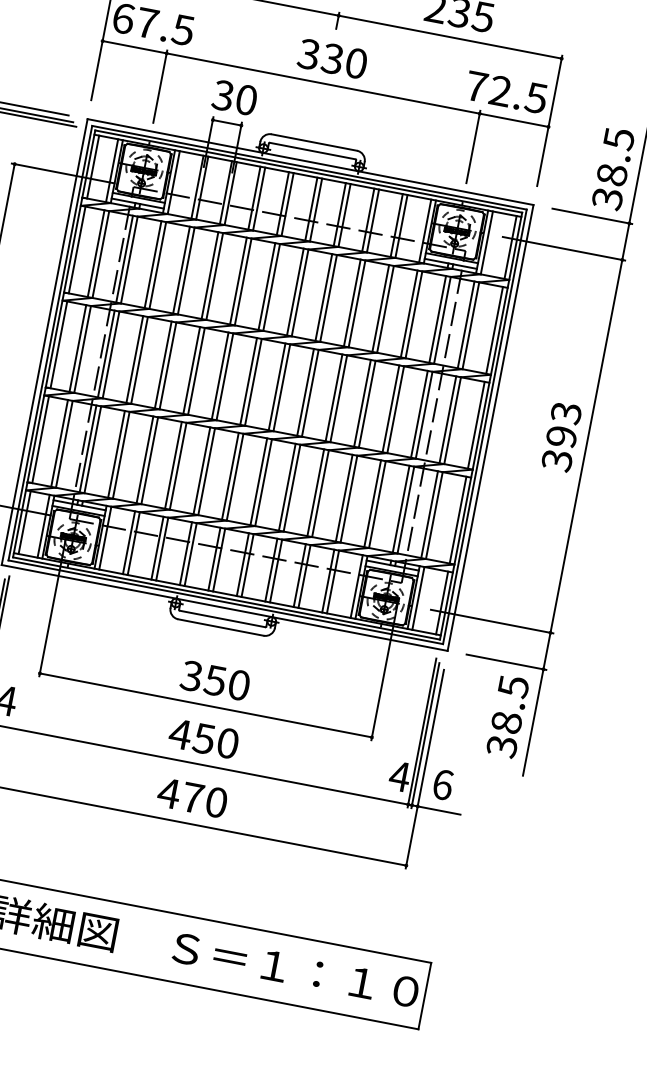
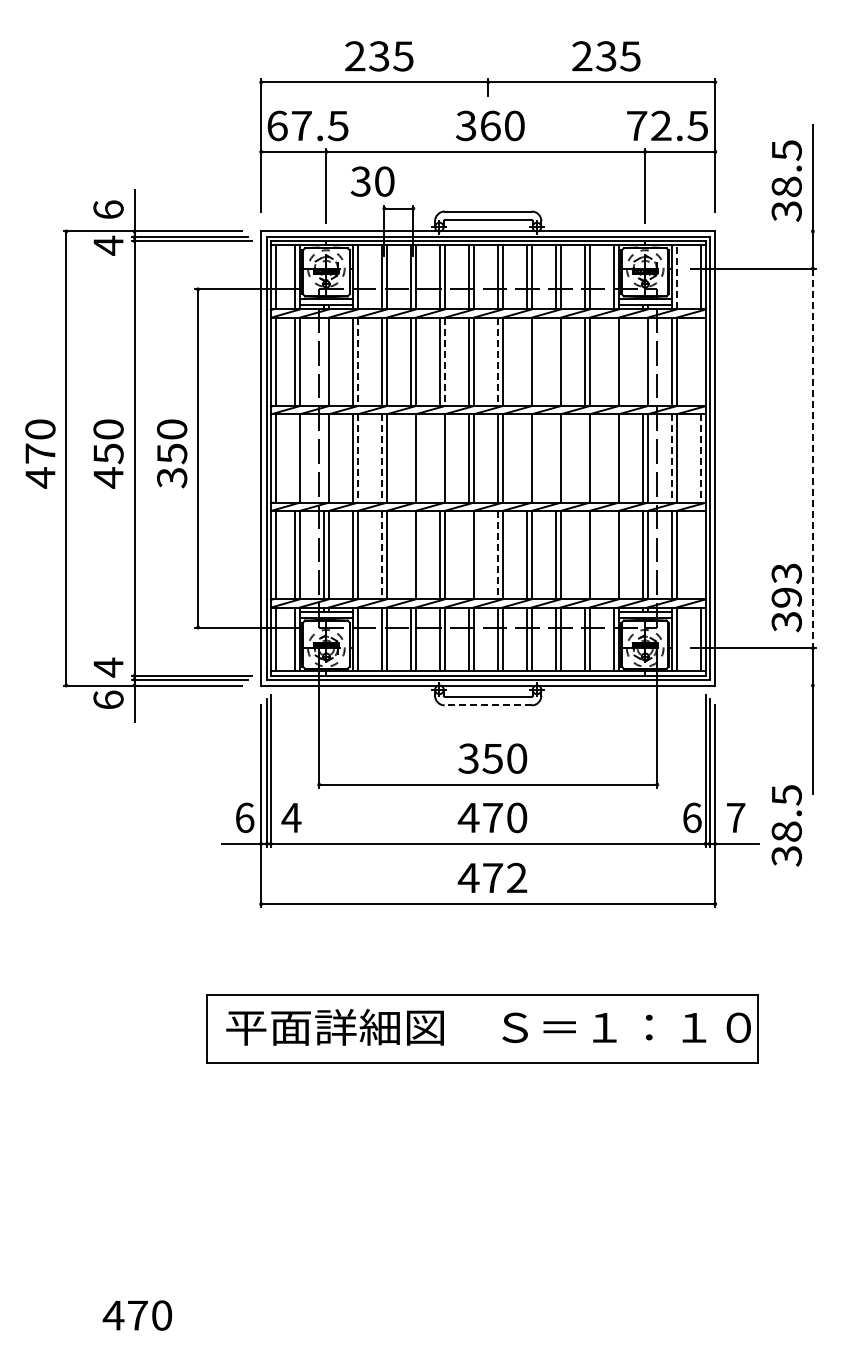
text: (332, 58) -> (490, 125), 330 -> 360
text: (234, 97) -> (372, 181), moved
line: (591, 216) -> (774, 231), removed
line: (486, 241) -> (676, 276), solid -> dashed
line: (124, 258) -> (323, 361), removed
line: (157, 266) -> (357, 362), solid -> dashed
line: (242, 282) -> (444, 362), solid -> dashed
line: (294, 292) -> (497, 362), solid -> dashed
line: (323, 297) -> (526, 361), removed
line: (352, 302) -> (555, 361), removed
line: (408, 313) -> (613, 361), removed
line: (437, 318) -> (642, 361), removed
line: (494, 329) -> (700, 361), removed
line: (78, 348) -> (295, 458), removed
line: (105, 353) -> (323, 458), removed
line: (139, 361) -> (357, 459), solid -> dashed
line: (162, 365) -> (381, 459), solid -> dashed
line: (191, 370) -> (410, 458), removed
line: (219, 375) -> (439, 458), removed
line: (305, 392) -> (526, 458), removed
line: (333, 397) -> (555, 458), removed
line: (362, 403) -> (584, 458), removed
line: (390, 408) -> (613, 458), removed
line: (447, 420) -> (671, 459), solid -> dashed
line: (475, 426) -> (700, 459), solid -> dashed
text: (561, 436) -> (786, 597), moved
line: (586, 446) -> (812, 458), solid -> dashed
line: (144, 460) -> (381, 555), solid -> dashed
line: (173, 464) -> (410, 554), removed
line: (230, 475) -> (468, 554), removed
line: (258, 482) -> (497, 555), solid -> dashed
line: (343, 497) -> (584, 554), removed
line: (372, 503) -> (613, 554), removed
line: (457, 519) -> (700, 554), removed
line: (220, 627) -> (487, 705), solid -> dashed
line: (505, 662) -> (774, 685), removed
text: (507, 716) -> (786, 825), moved
text: (203, 739) -> (492, 818), 450 -> 470
text: (400, 776) -> (692, 817), 4 -> 6
text: (443, 784) -> (736, 817), 6 -> 7
text: (216, 803) -> (517, 878), 470 -> 472

